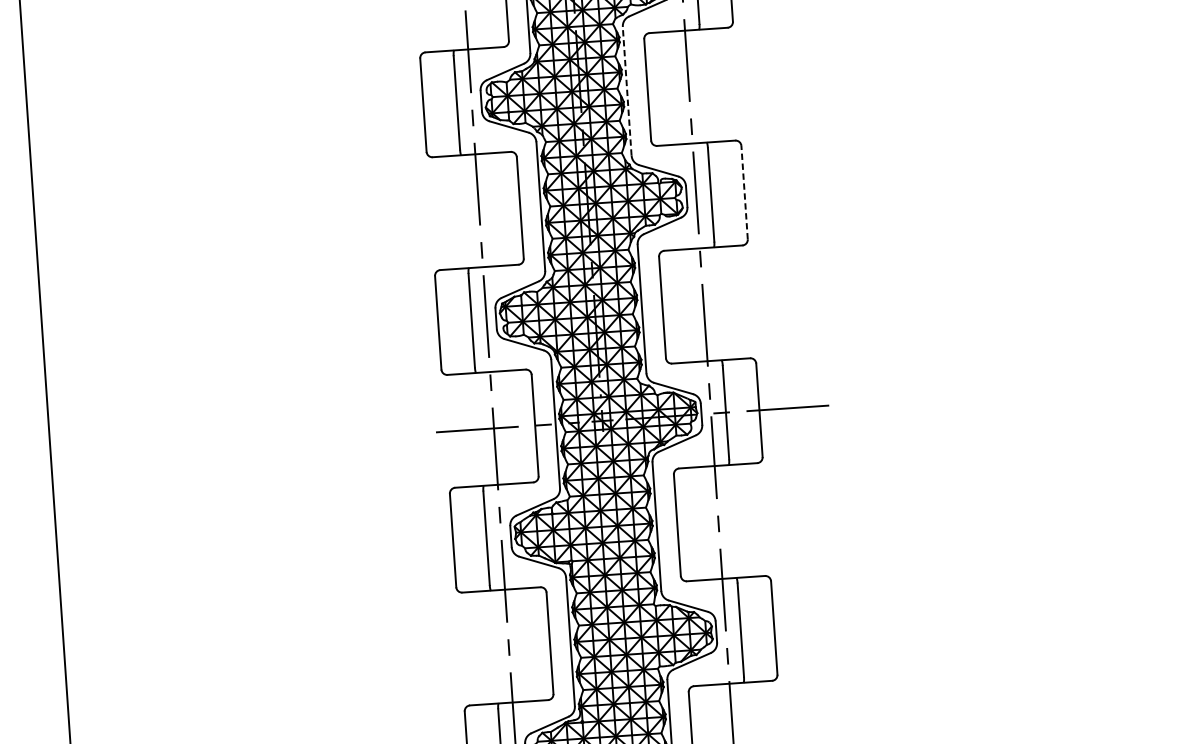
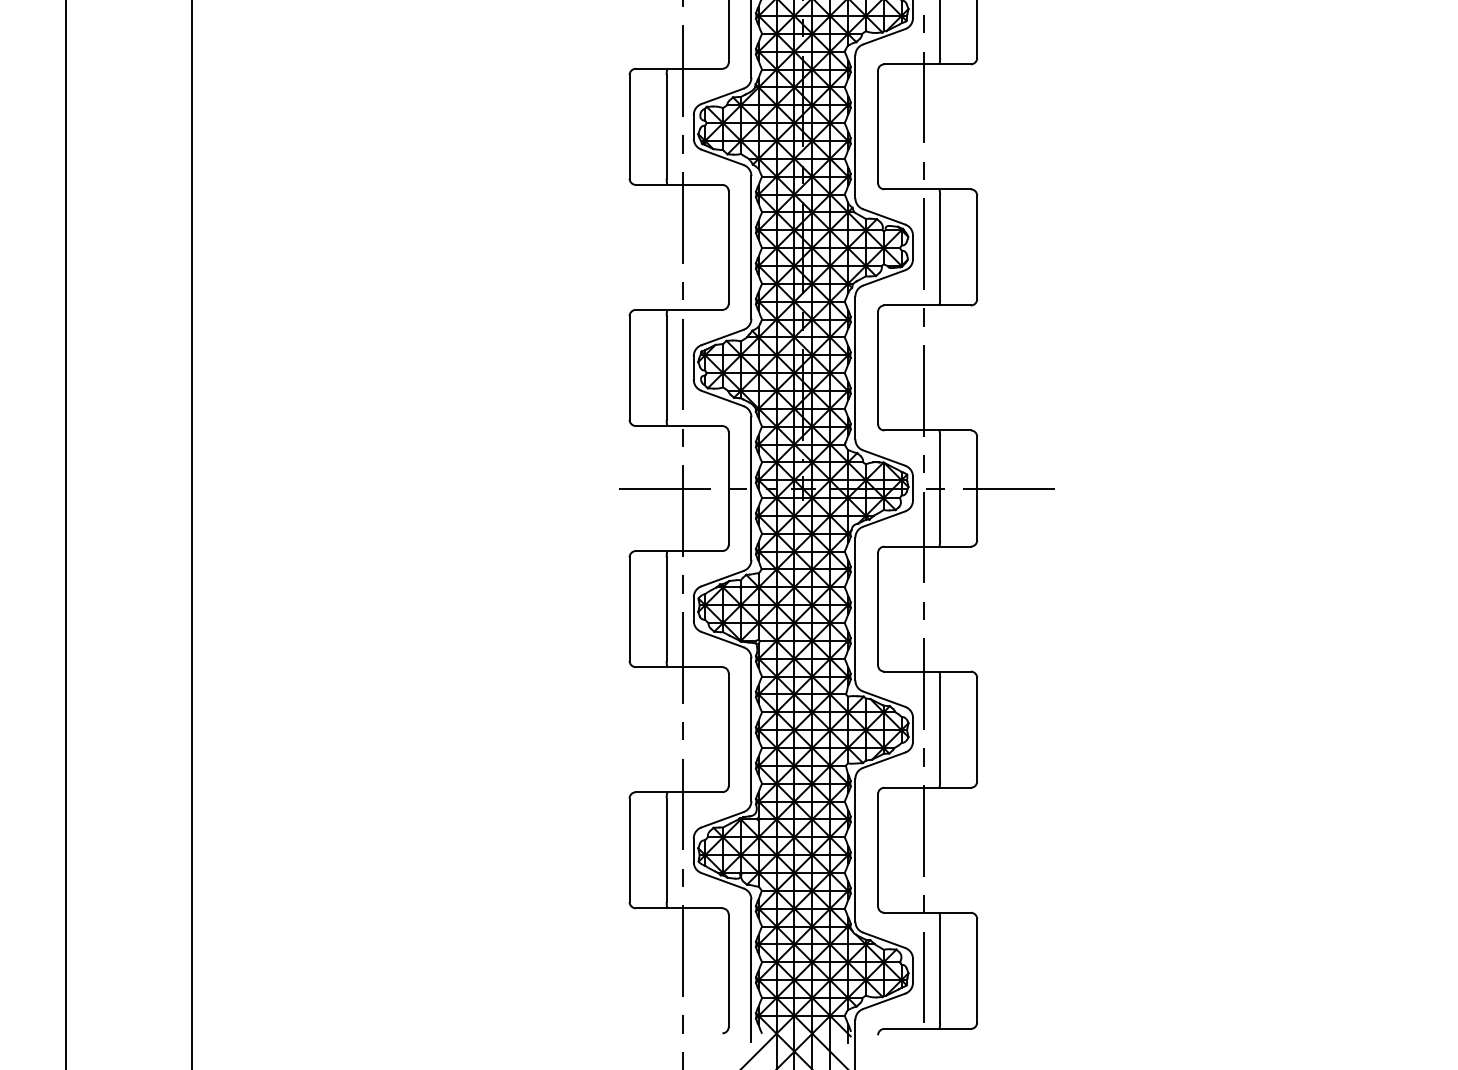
line: (627, 90) -> (855, 126), dashed -> solid
line: (744, 192) -> (977, 247), dashed -> solid

